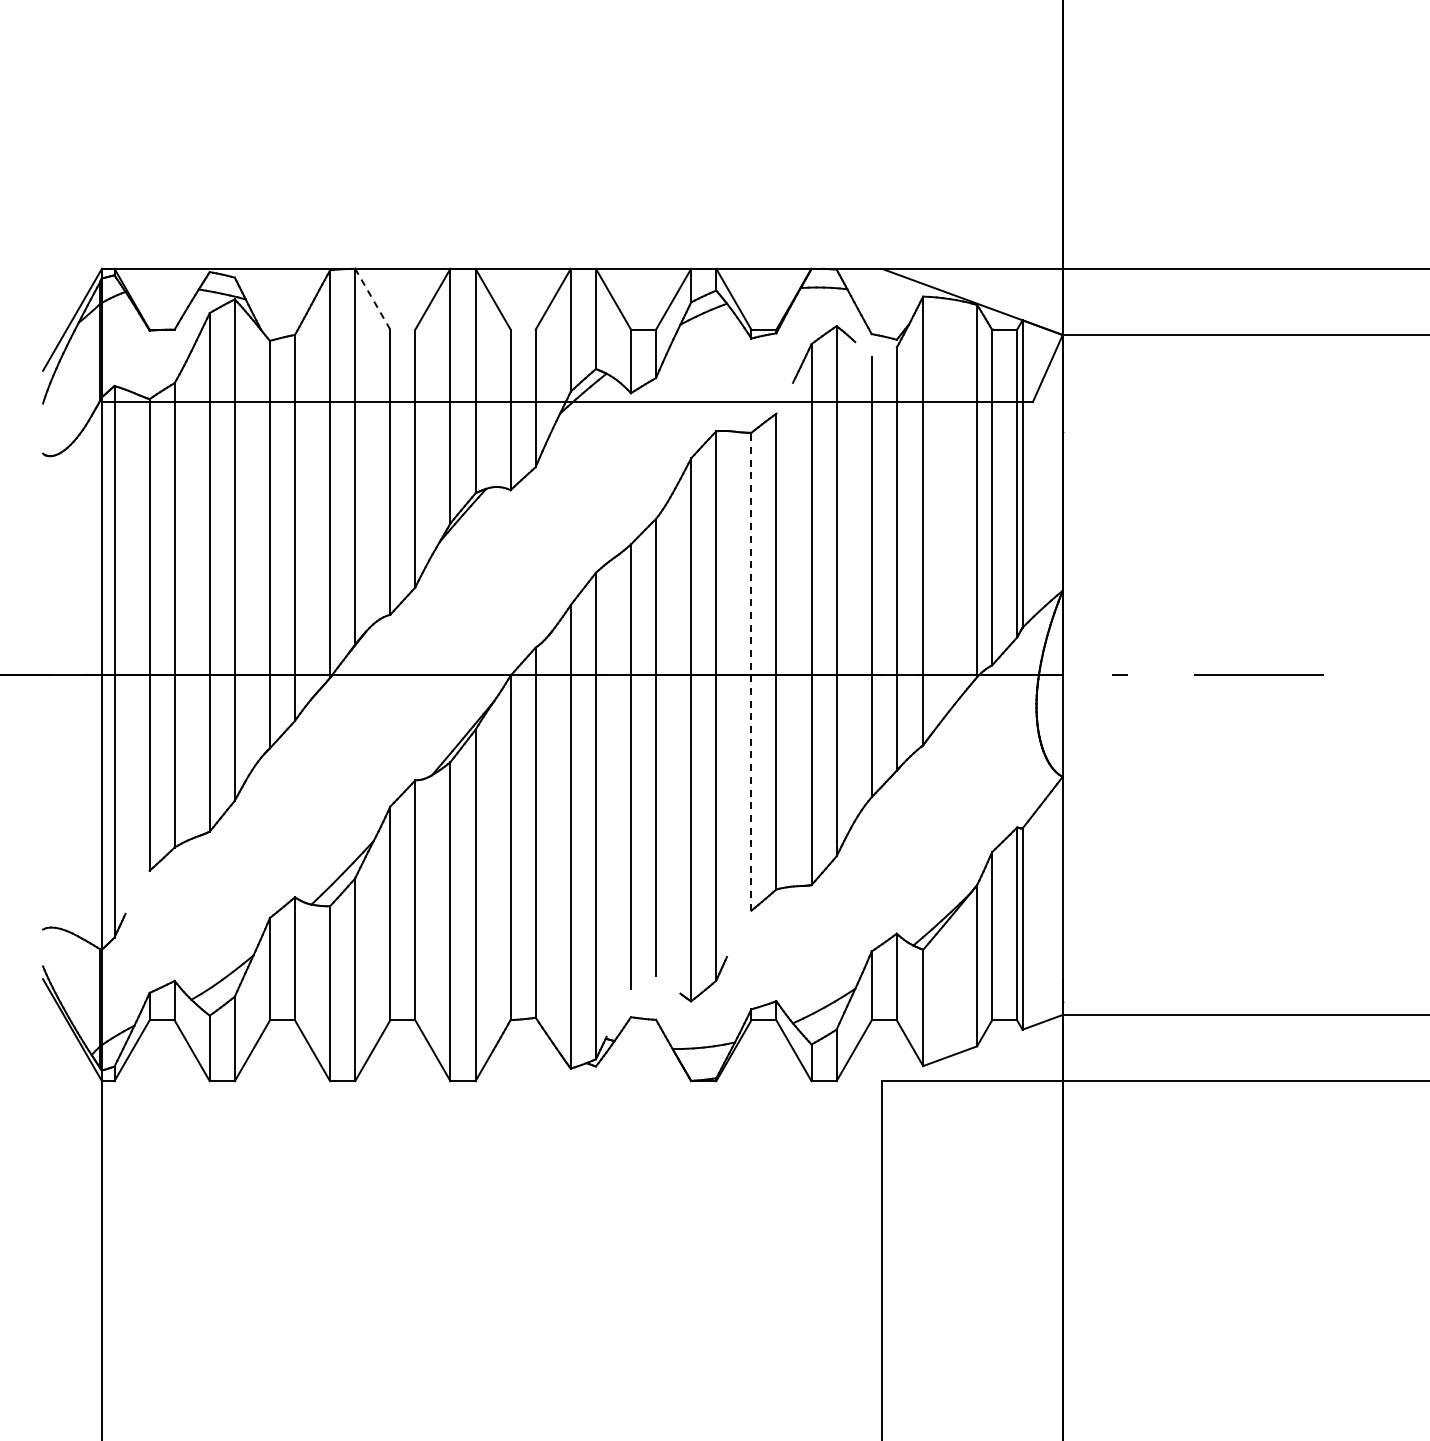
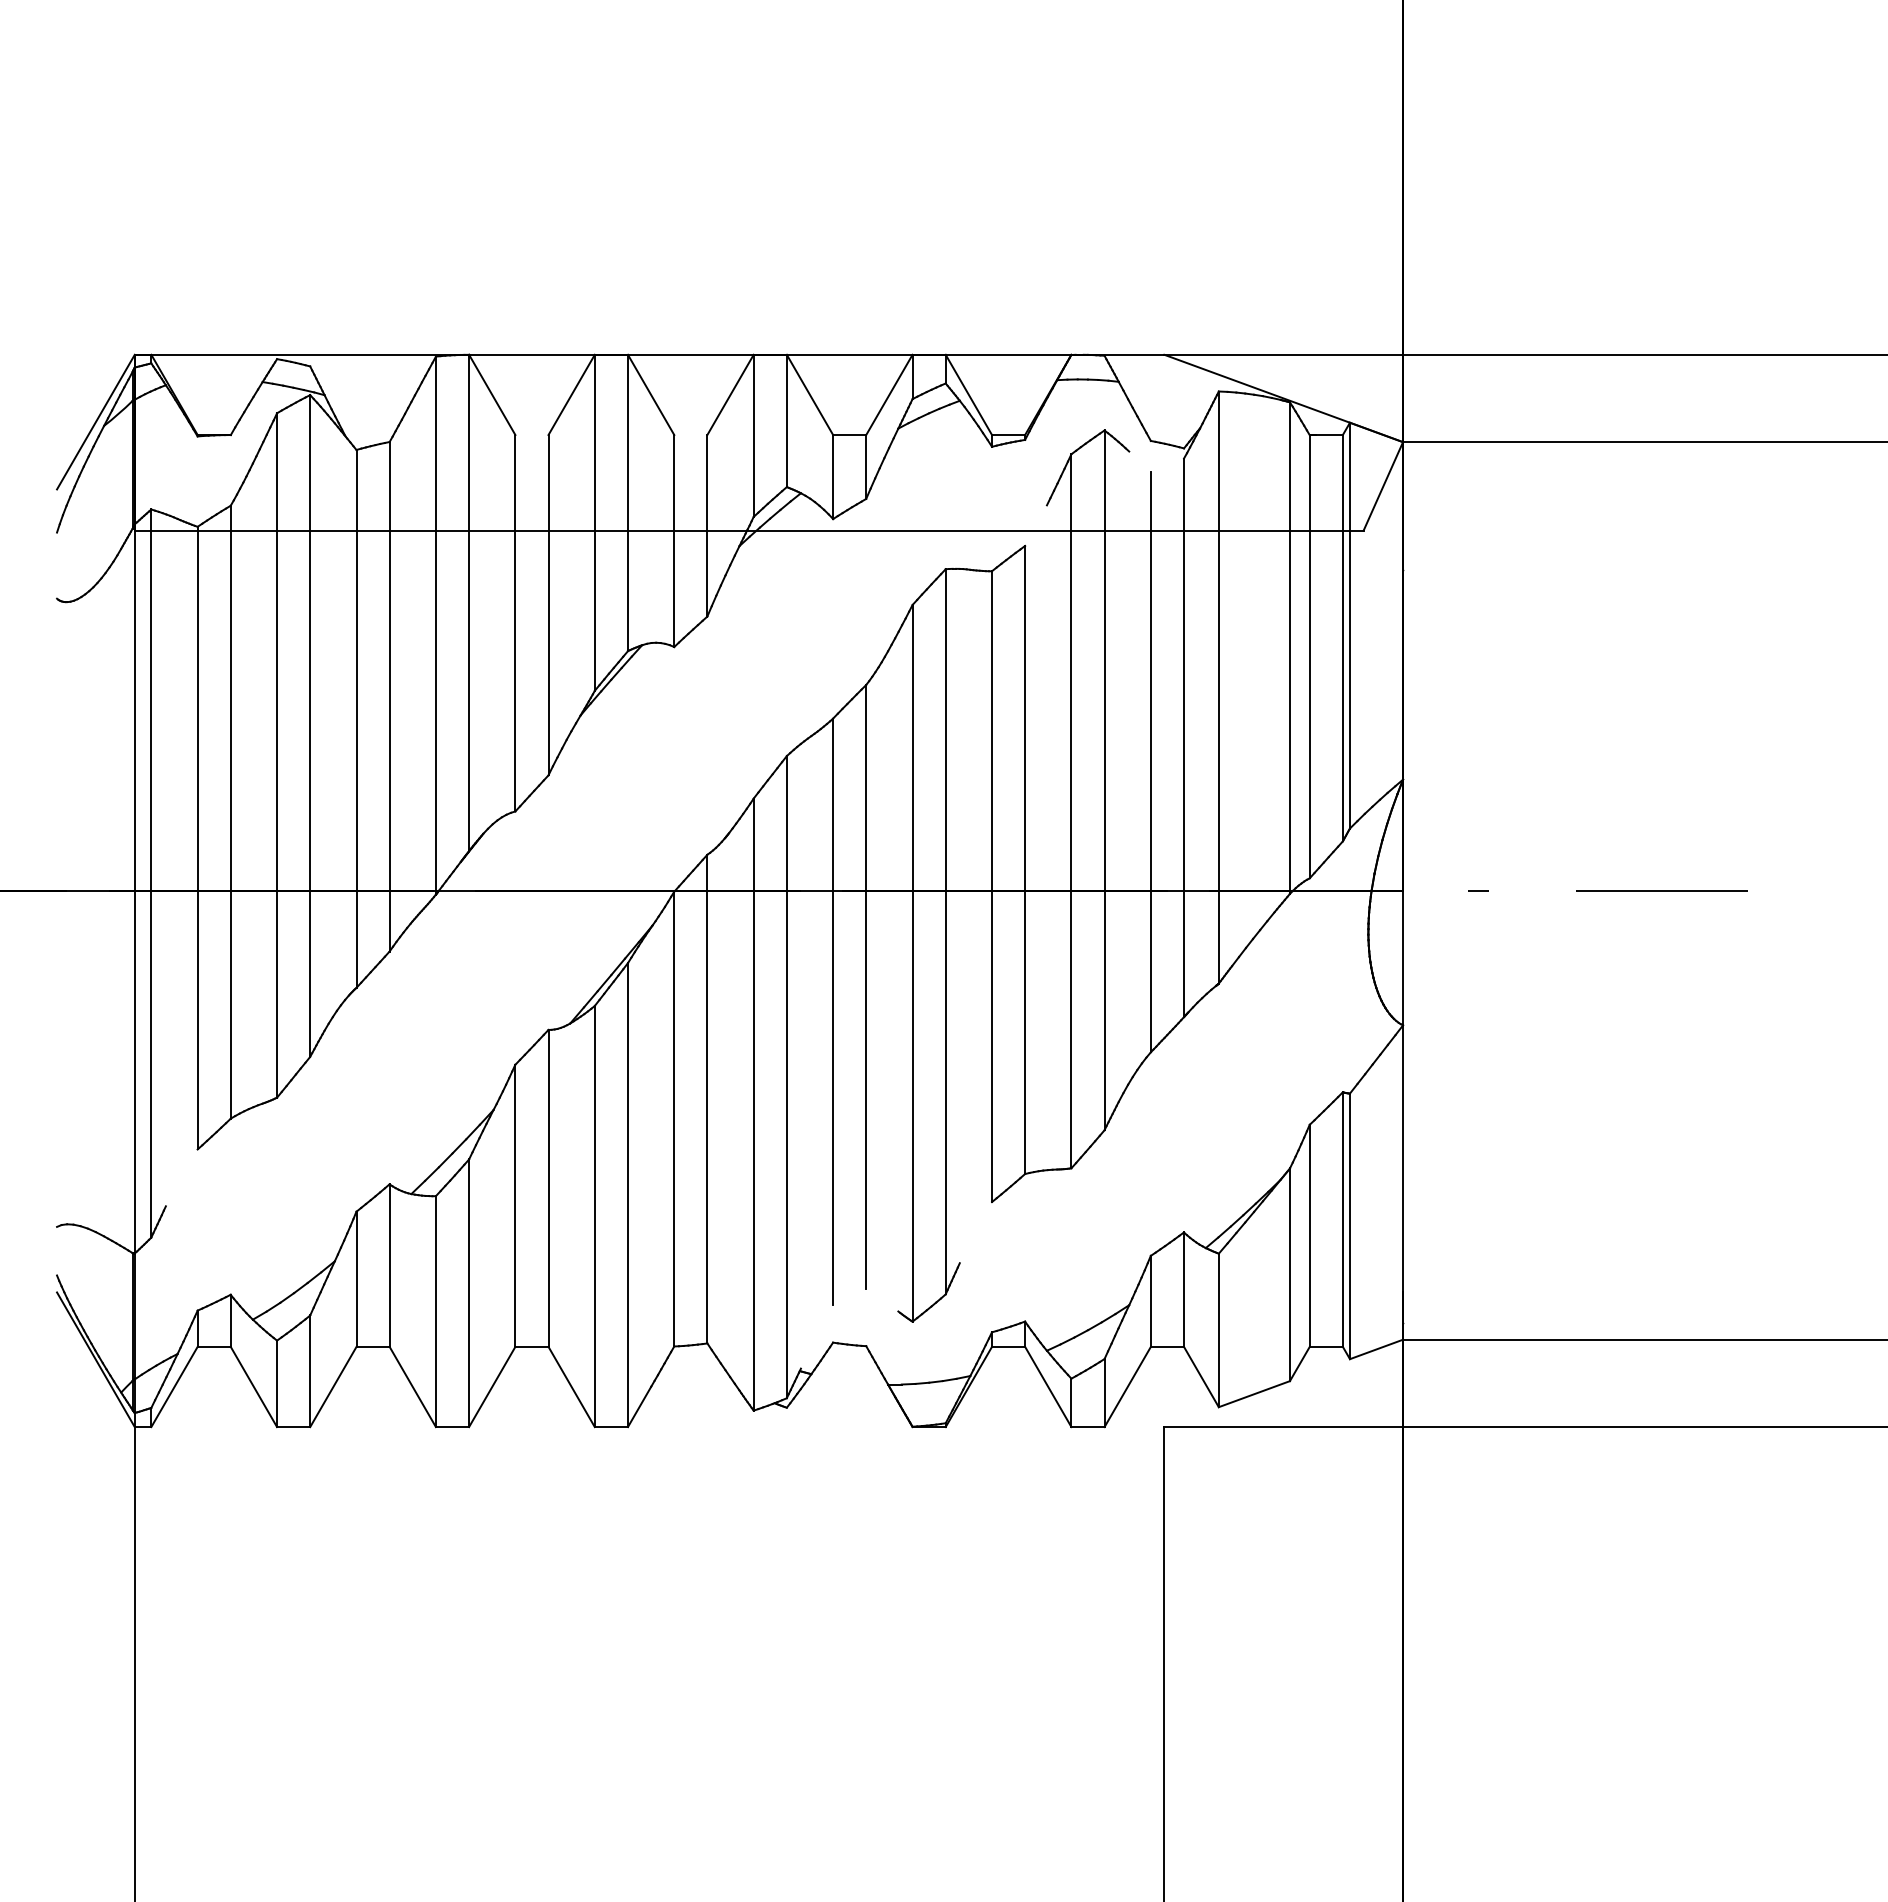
line: (372, 299) -> (491, 395), dashed -> solid
line: (751, 671) -> (992, 886), dashed -> solid

